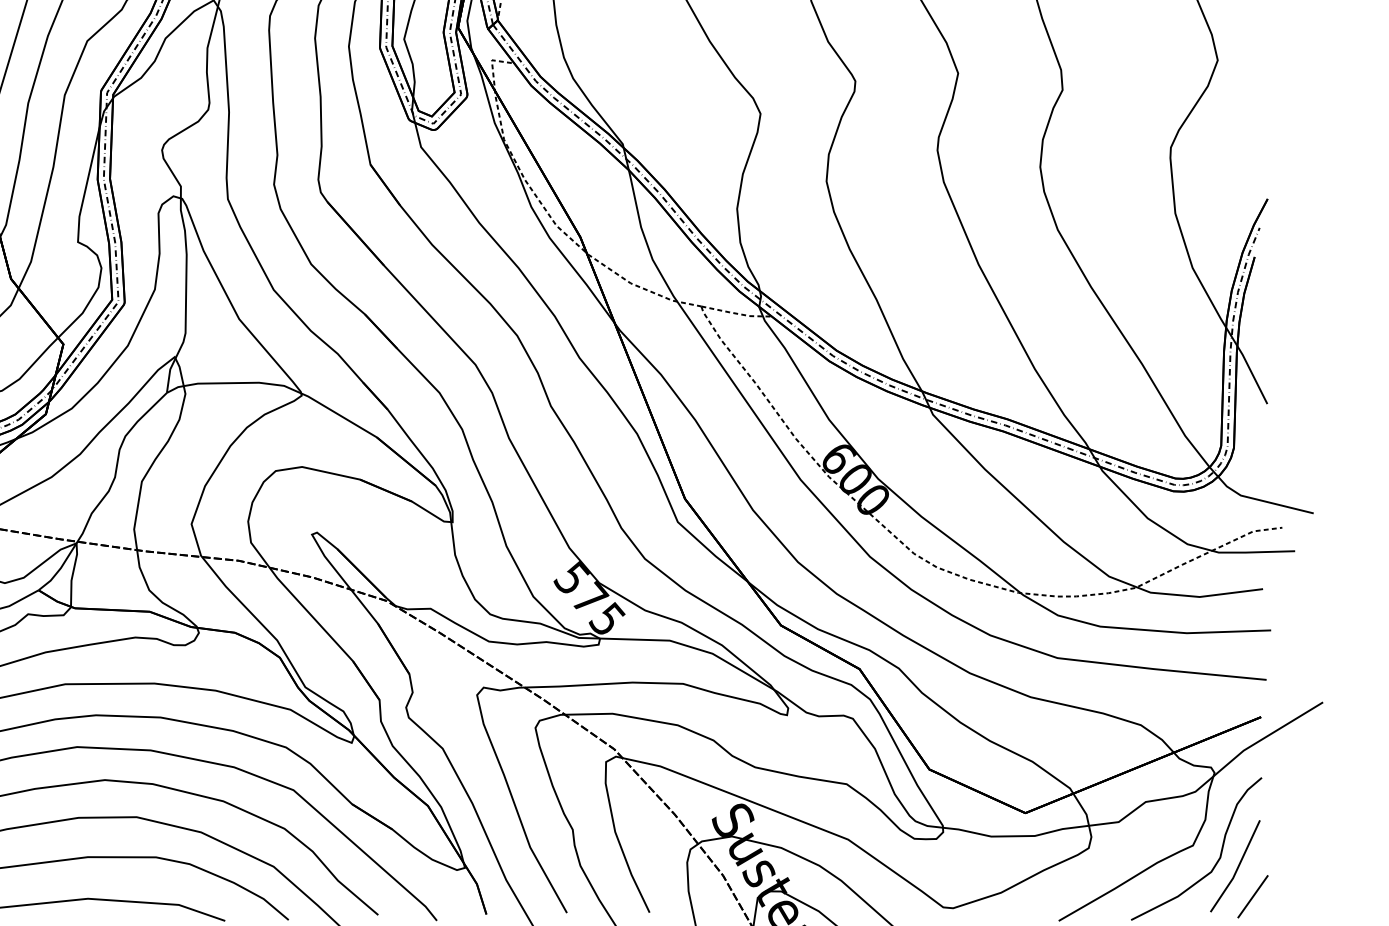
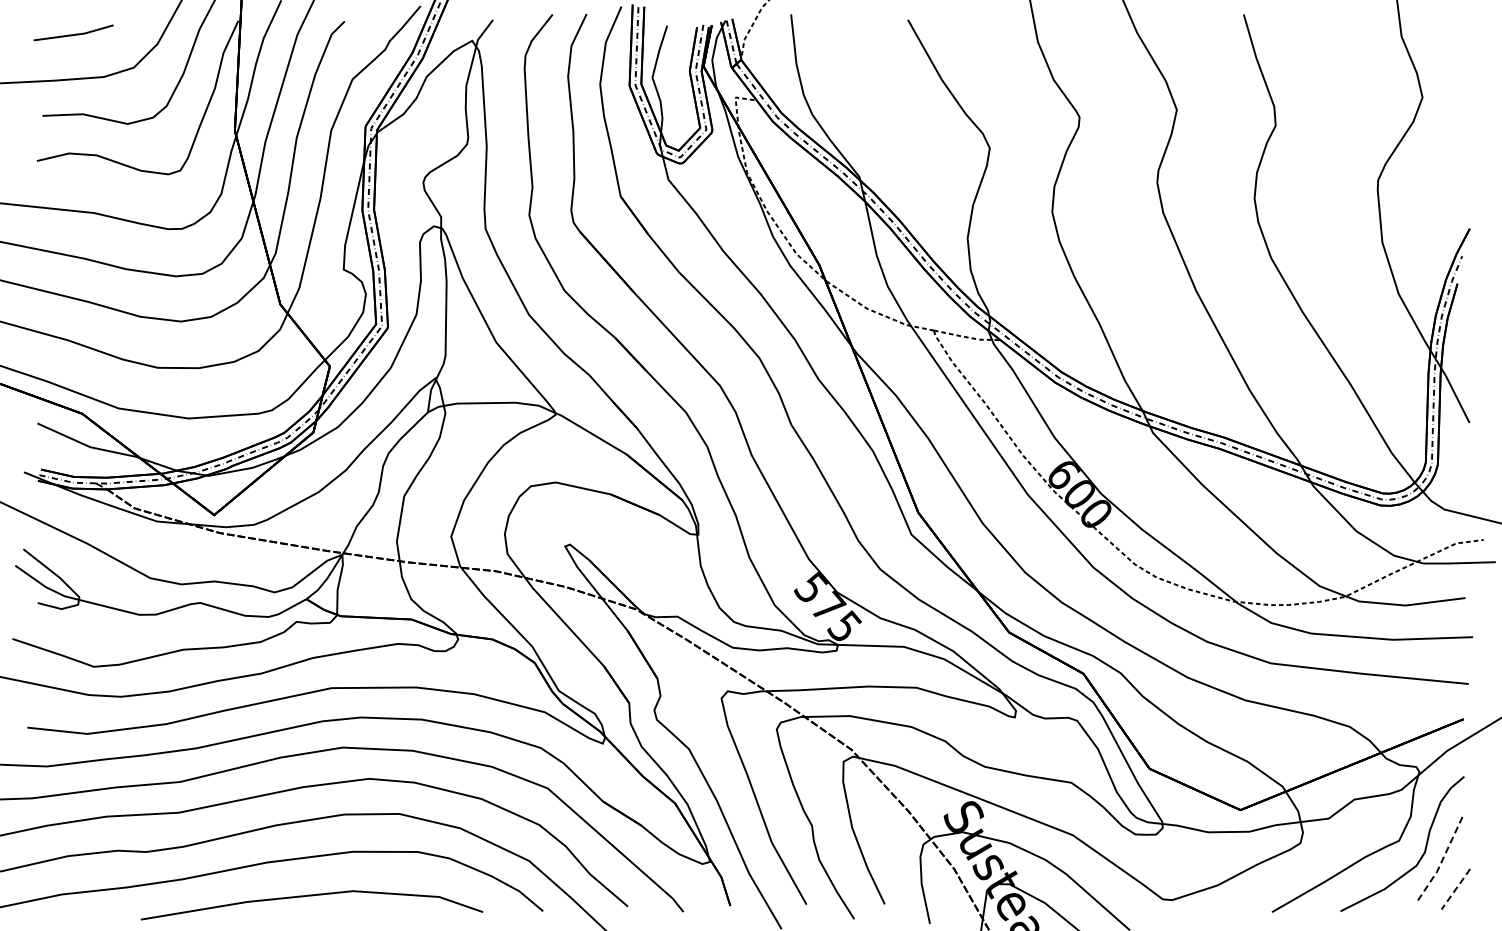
line: (1237, 868) -> (1441, 862), solid -> dashed
line: (1252, 896) -> (1455, 889), solid -> dashed

